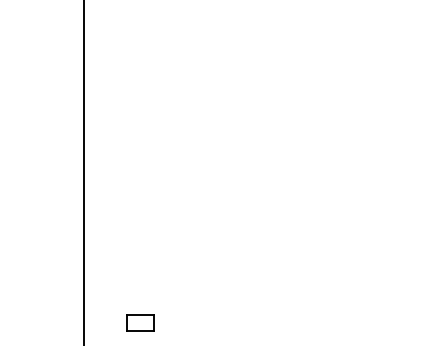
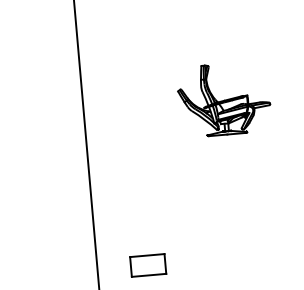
part: (241, 144) -> (223, 99), added
part: (140, 322) -> (148, 264), size x1.43

